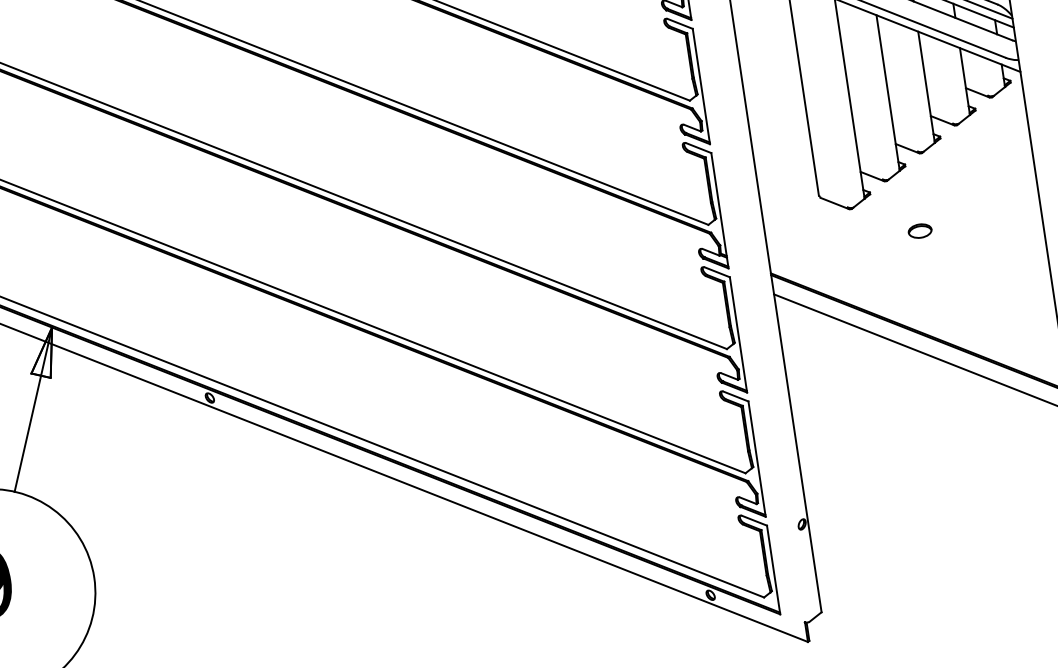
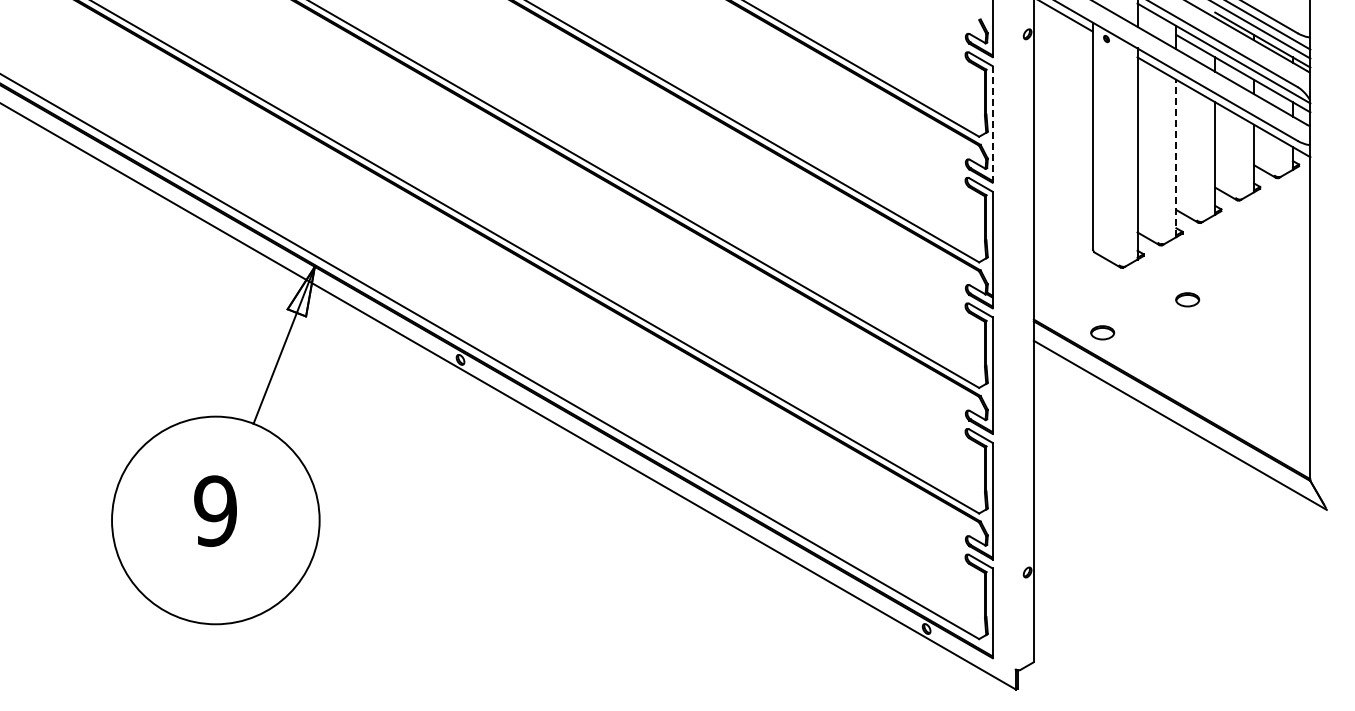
line: (701, 86) -> (992, 124), solid -> dashed
line: (888, 93) -> (1176, 158), solid -> dashed
part: (840, 276) -> (1102, 332), added

